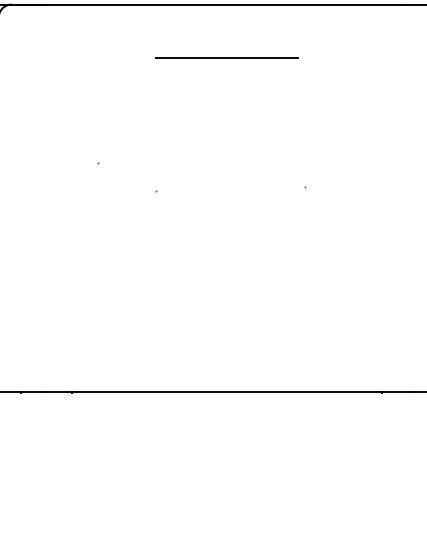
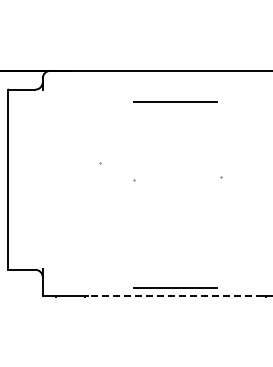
line: (226, 376) -> (175, 287), added
line: (226, 392) -> (175, 296), solid -> dashed

